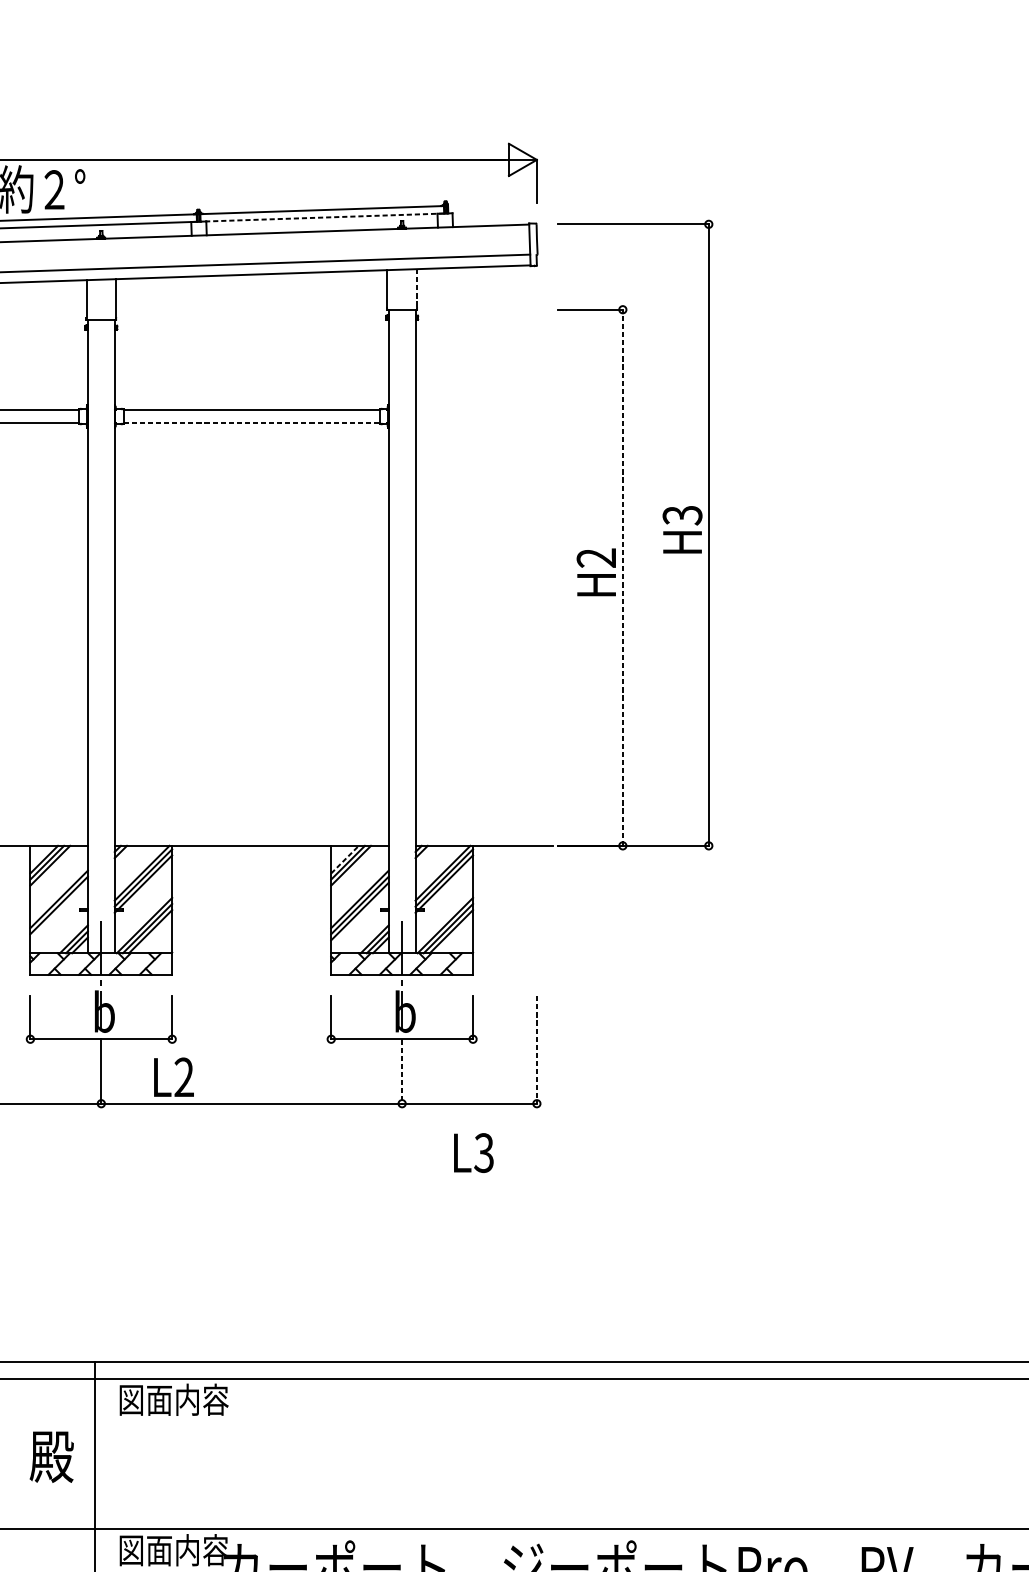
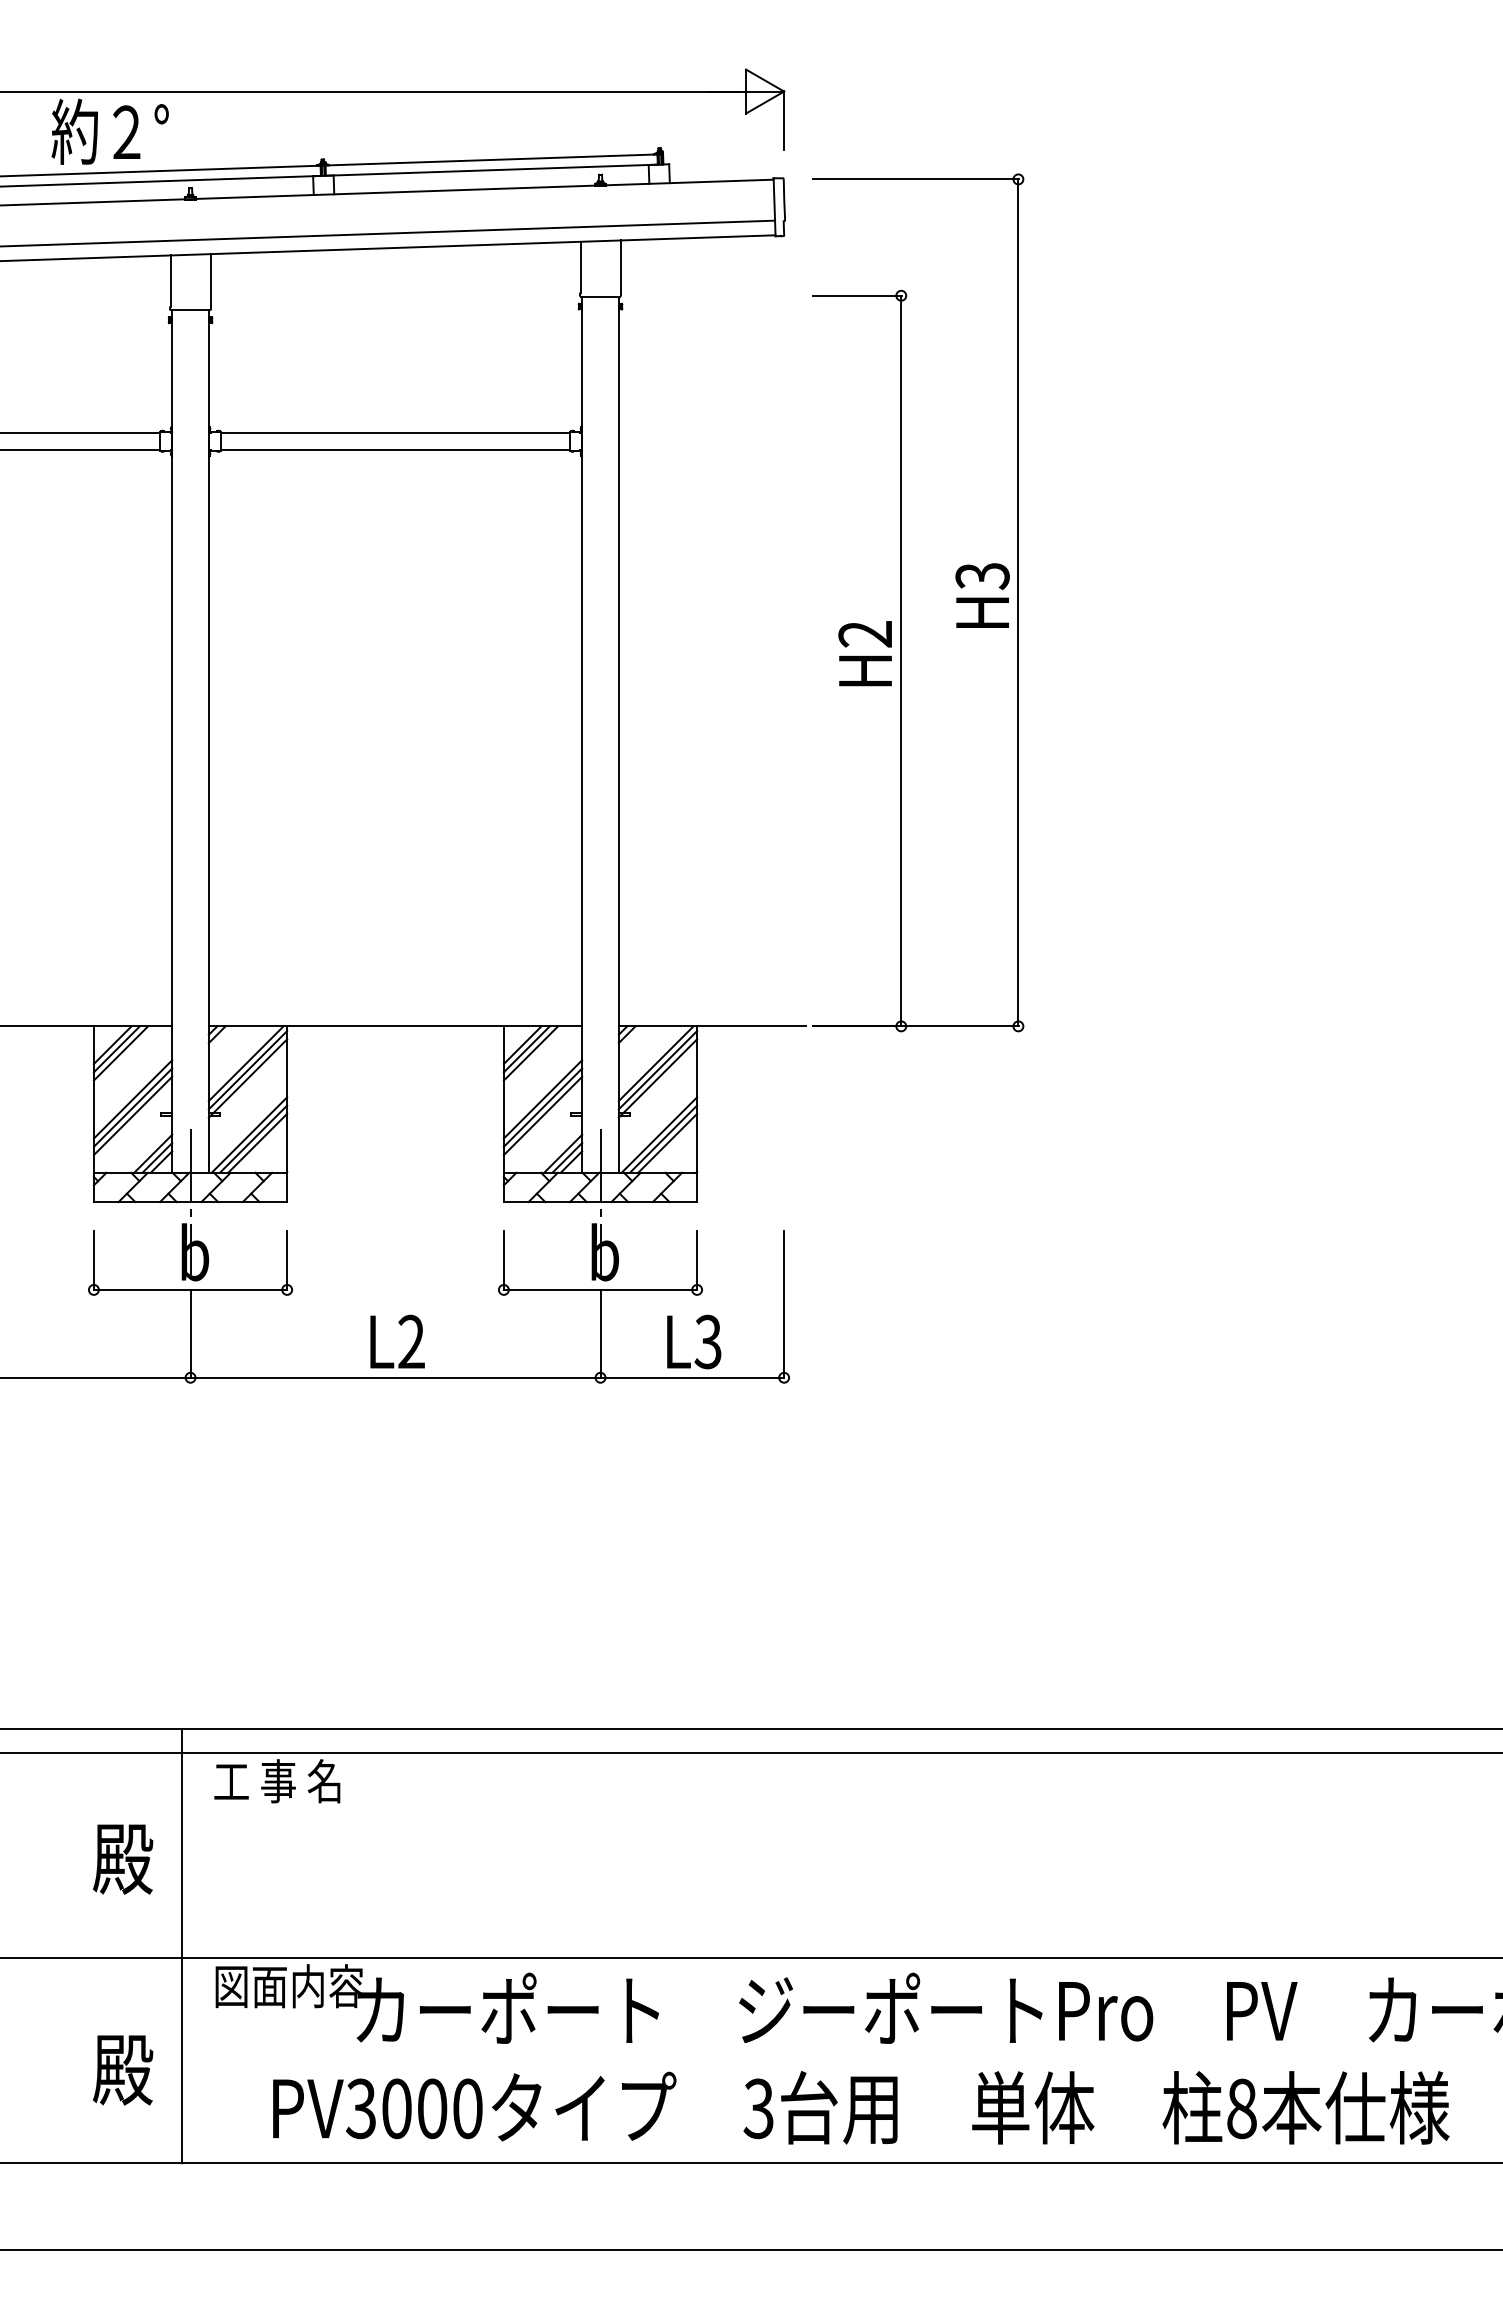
line: (322, 217) -> (491, 170), dashed -> solid
line: (416, 289) -> (620, 267), dashed -> solid
line: (252, 423) -> (396, 450), dashed -> solid
line: (623, 577) -> (901, 660), dashed -> solid
line: (344, 859) -> (522, 1045), dashed -> solid
line: (58, 911) -> (132, 1115), added
line: (537, 1050) -> (784, 1305), dashed -> solid
line: (402, 1071) -> (600, 1334), dashed -> solid
text: (173, 1077) -> (397, 1341), moved
text: (474, 1152) -> (694, 1341), moved
text: (173, 1399) -> (289, 1781), 図面内容 -> 工 事 名

